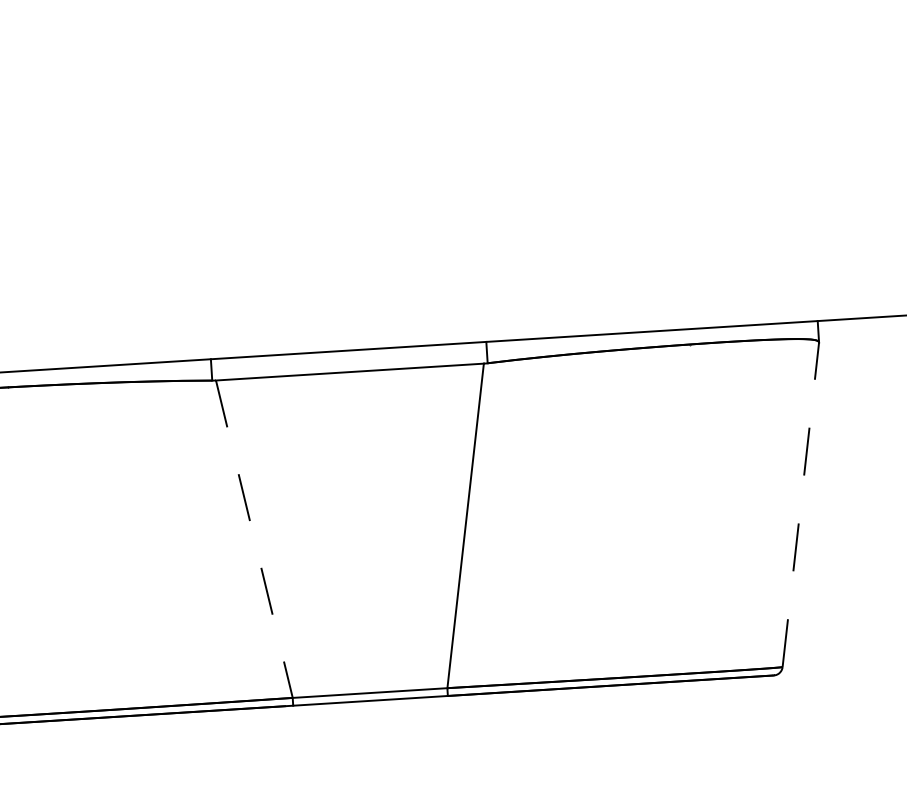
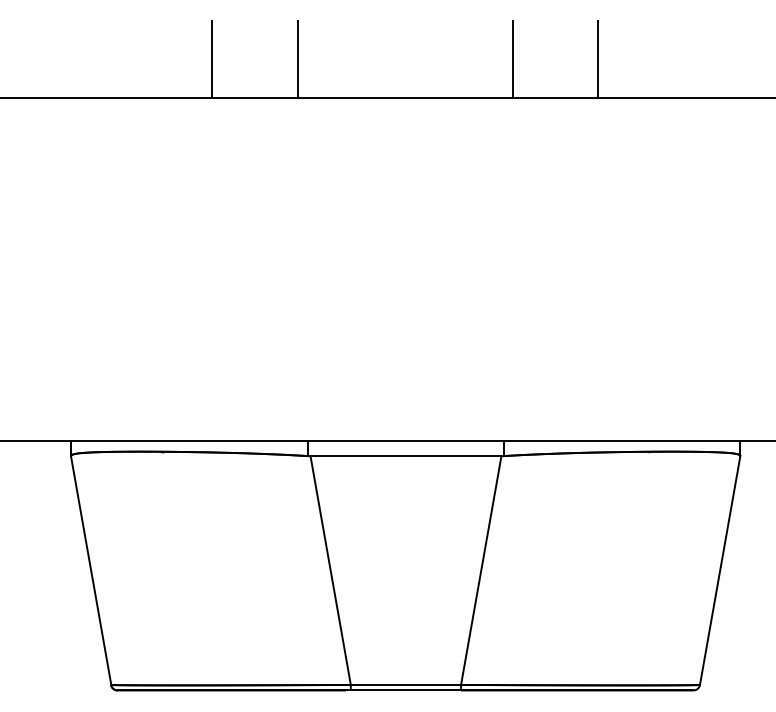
line: (801, 504) -> (720, 570), dashed -> solid
line: (254, 540) -> (330, 571), dashed -> solid

